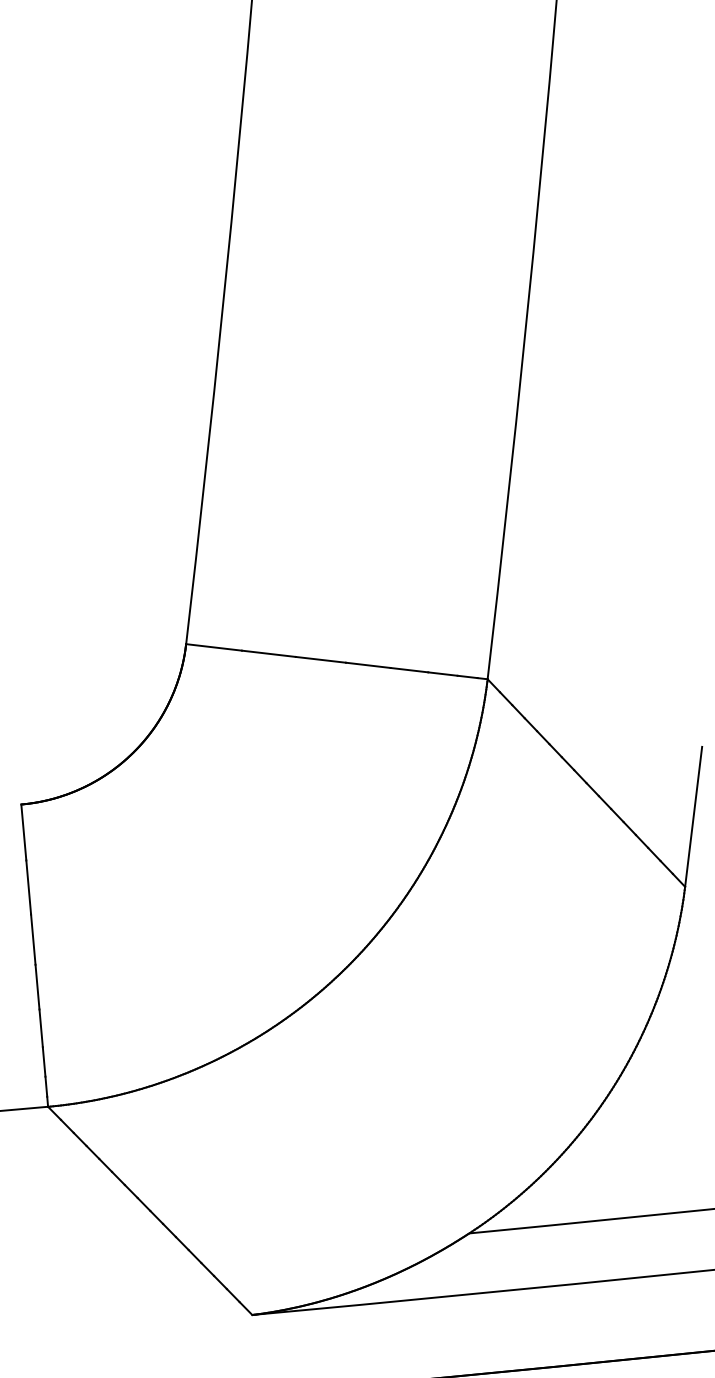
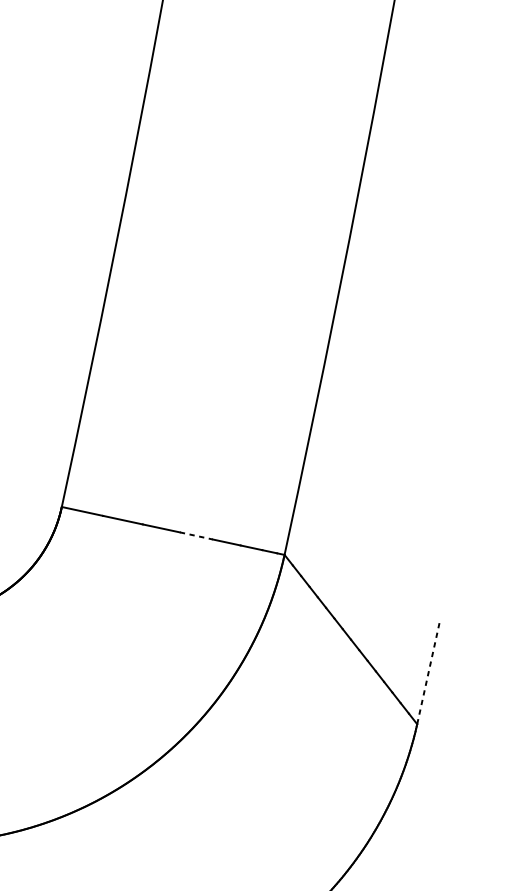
line: (368, 665) -> (196, 536), solid -> dashed
line: (693, 816) -> (428, 672), solid -> dashed

